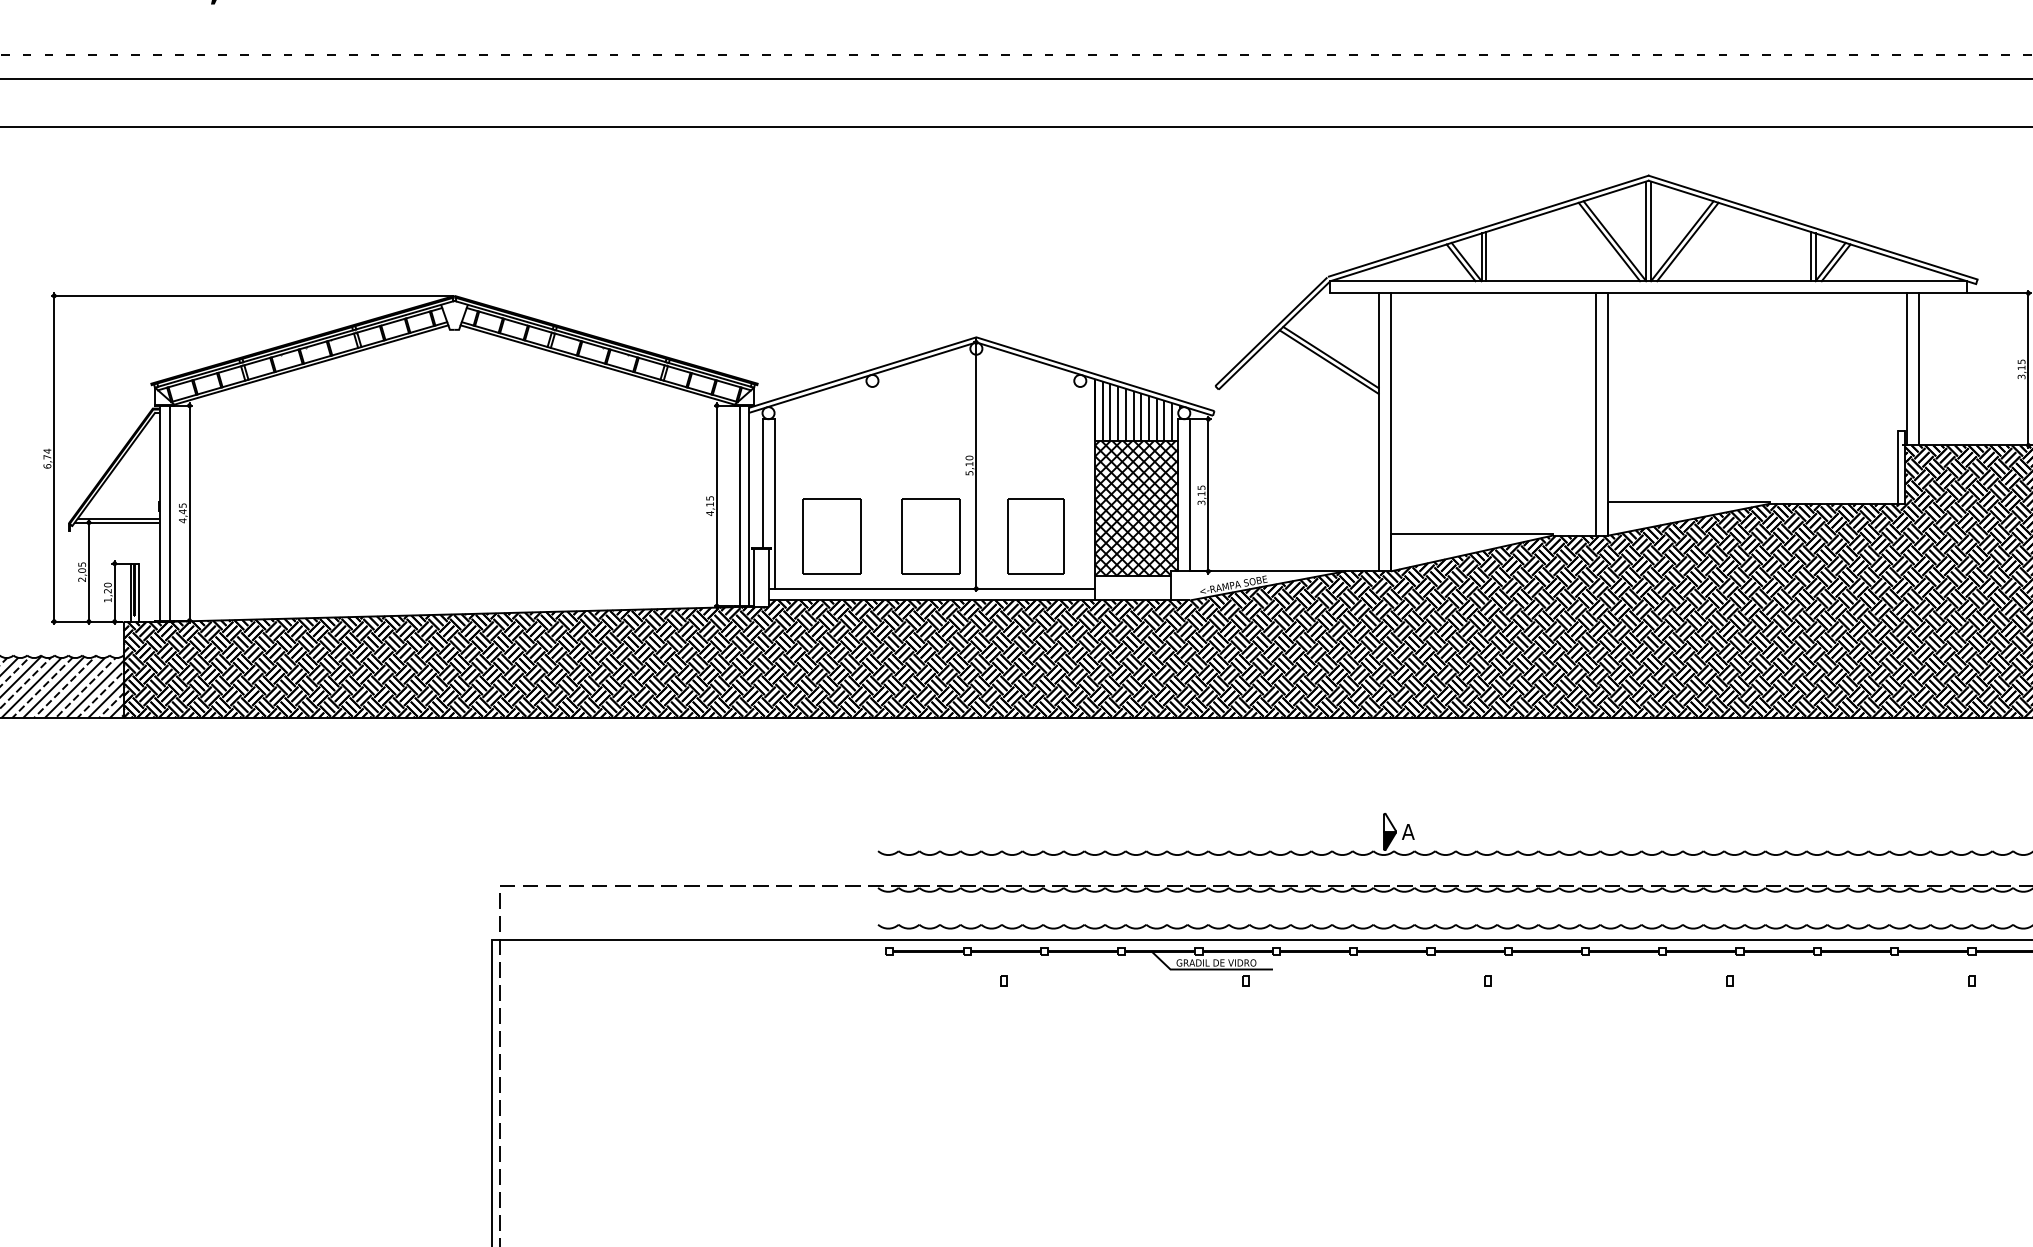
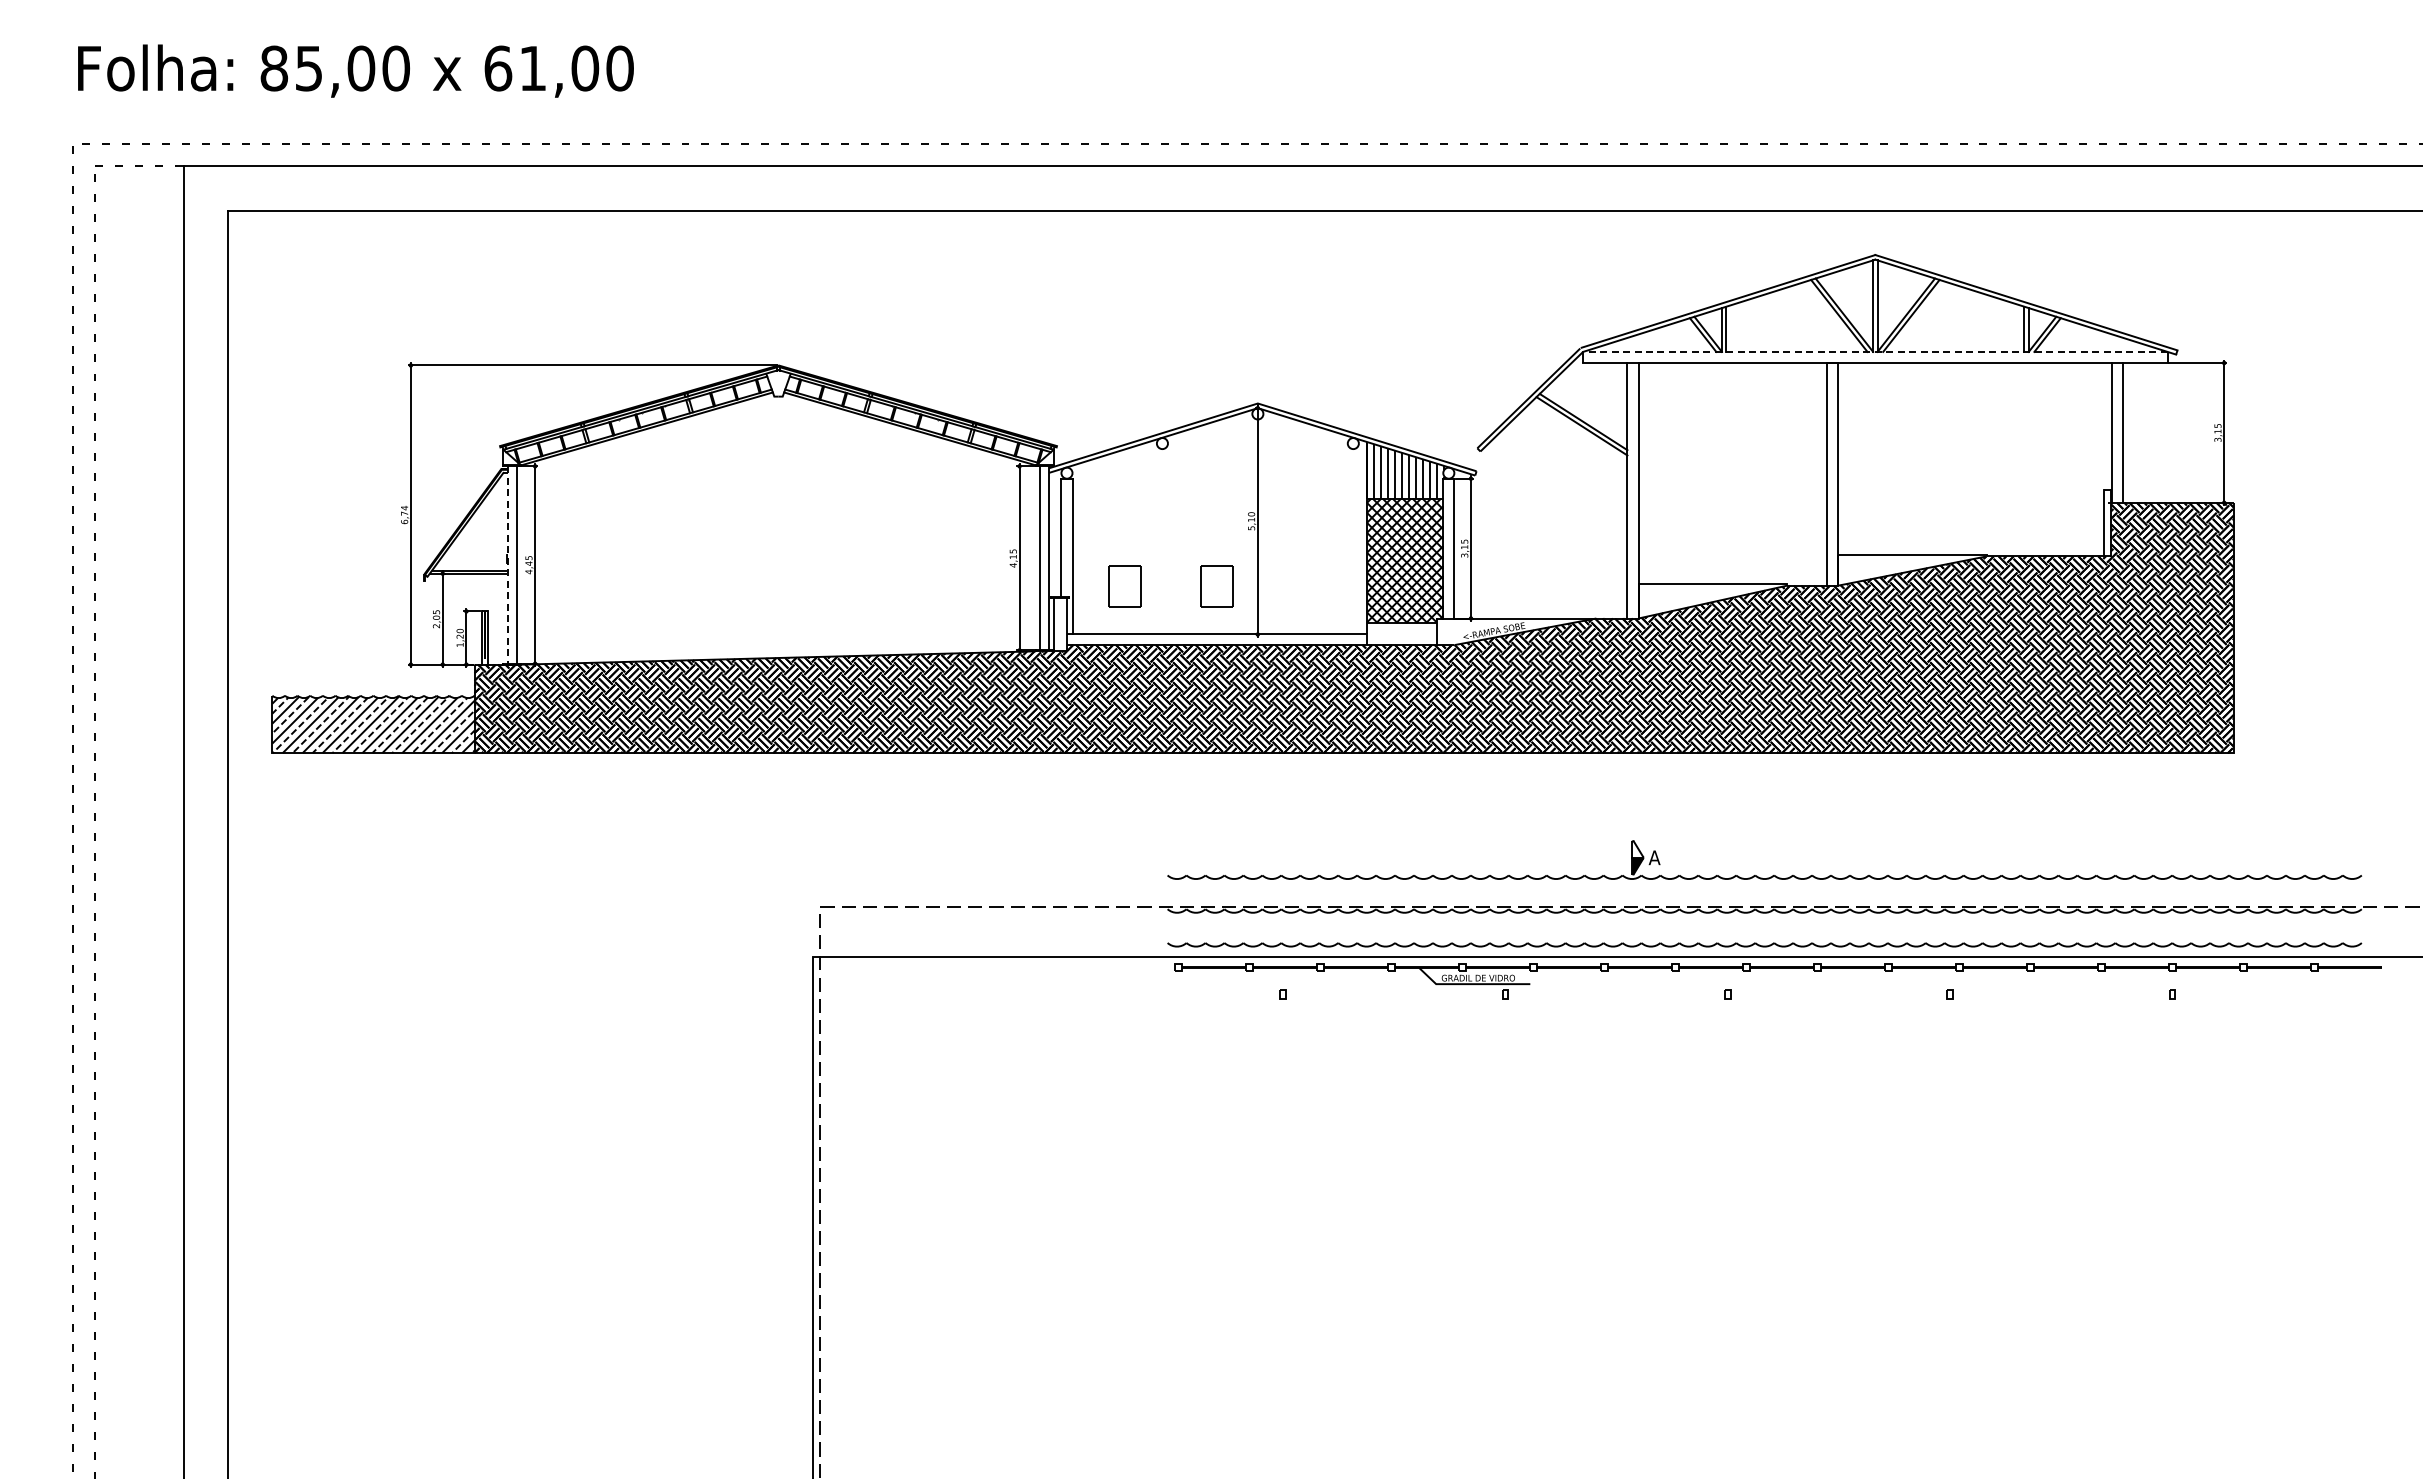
line: (1647, 280) -> (1874, 351), solid -> dashed
line: (159, 513) -> (507, 565), solid -> dashed
part: (832, 536) -> (1125, 586), size x0.6
part: (931, 536) -> (1216, 586), size x0.6
part: (1035, 536) -> (1312, 586), removed

